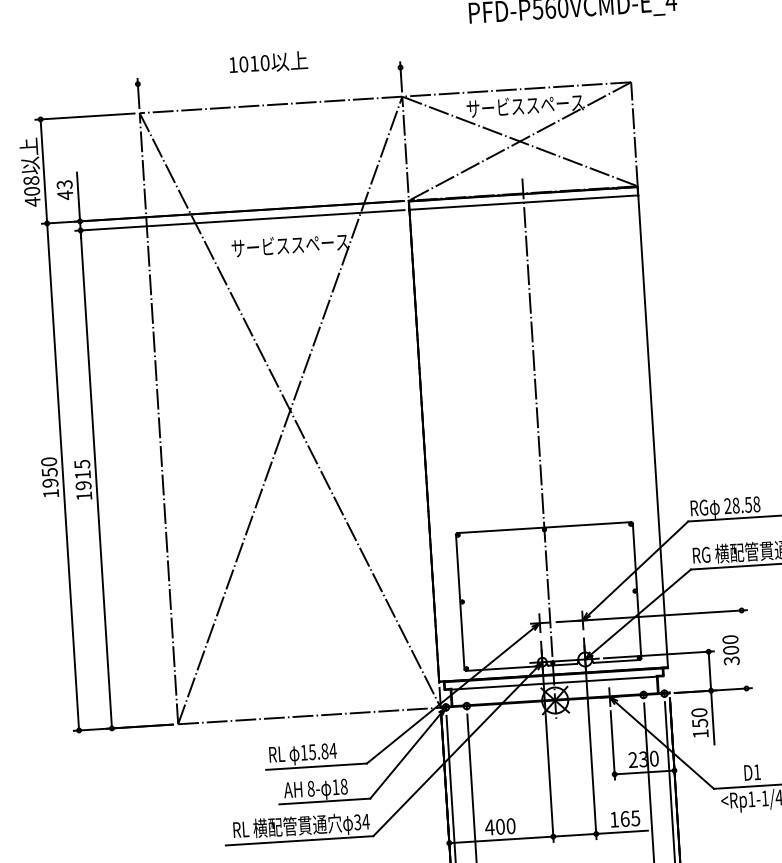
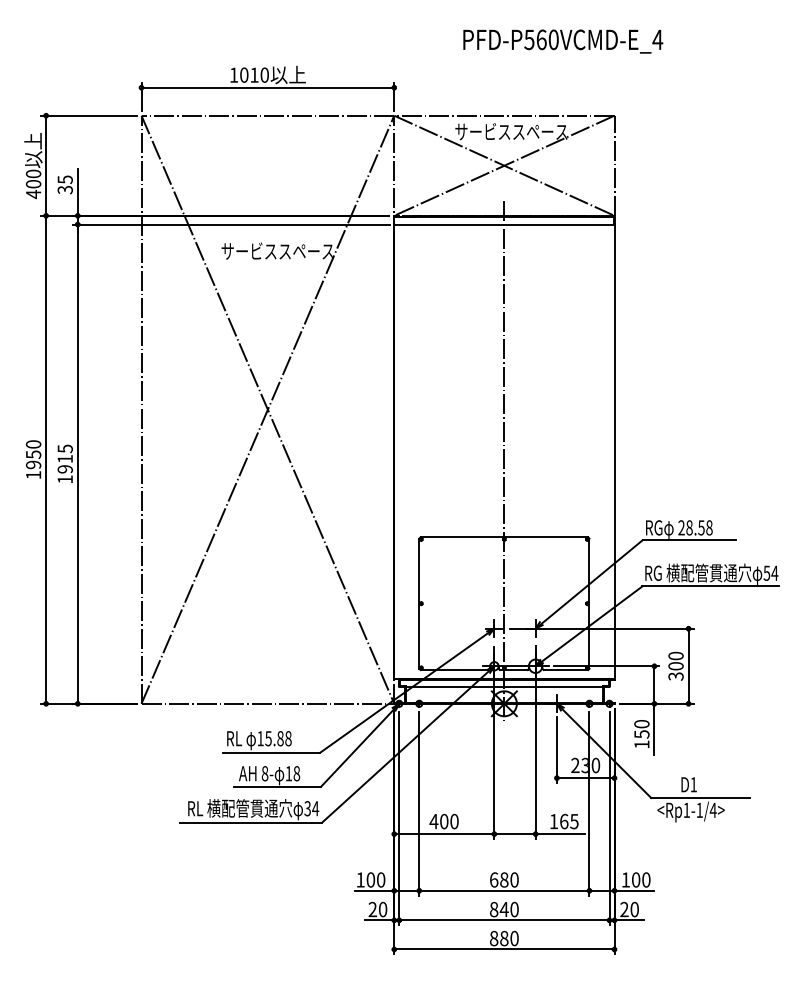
line: (268, 75) -> (267, 87), added
text: (31, 180) -> (33, 173), 408 -> 400
text: (64, 189) -> (64, 184), 43 -> 35
line: (744, 648) -> (688, 665), added
text: (332, 750) -> (287, 738), 15.84 -> 15.88

